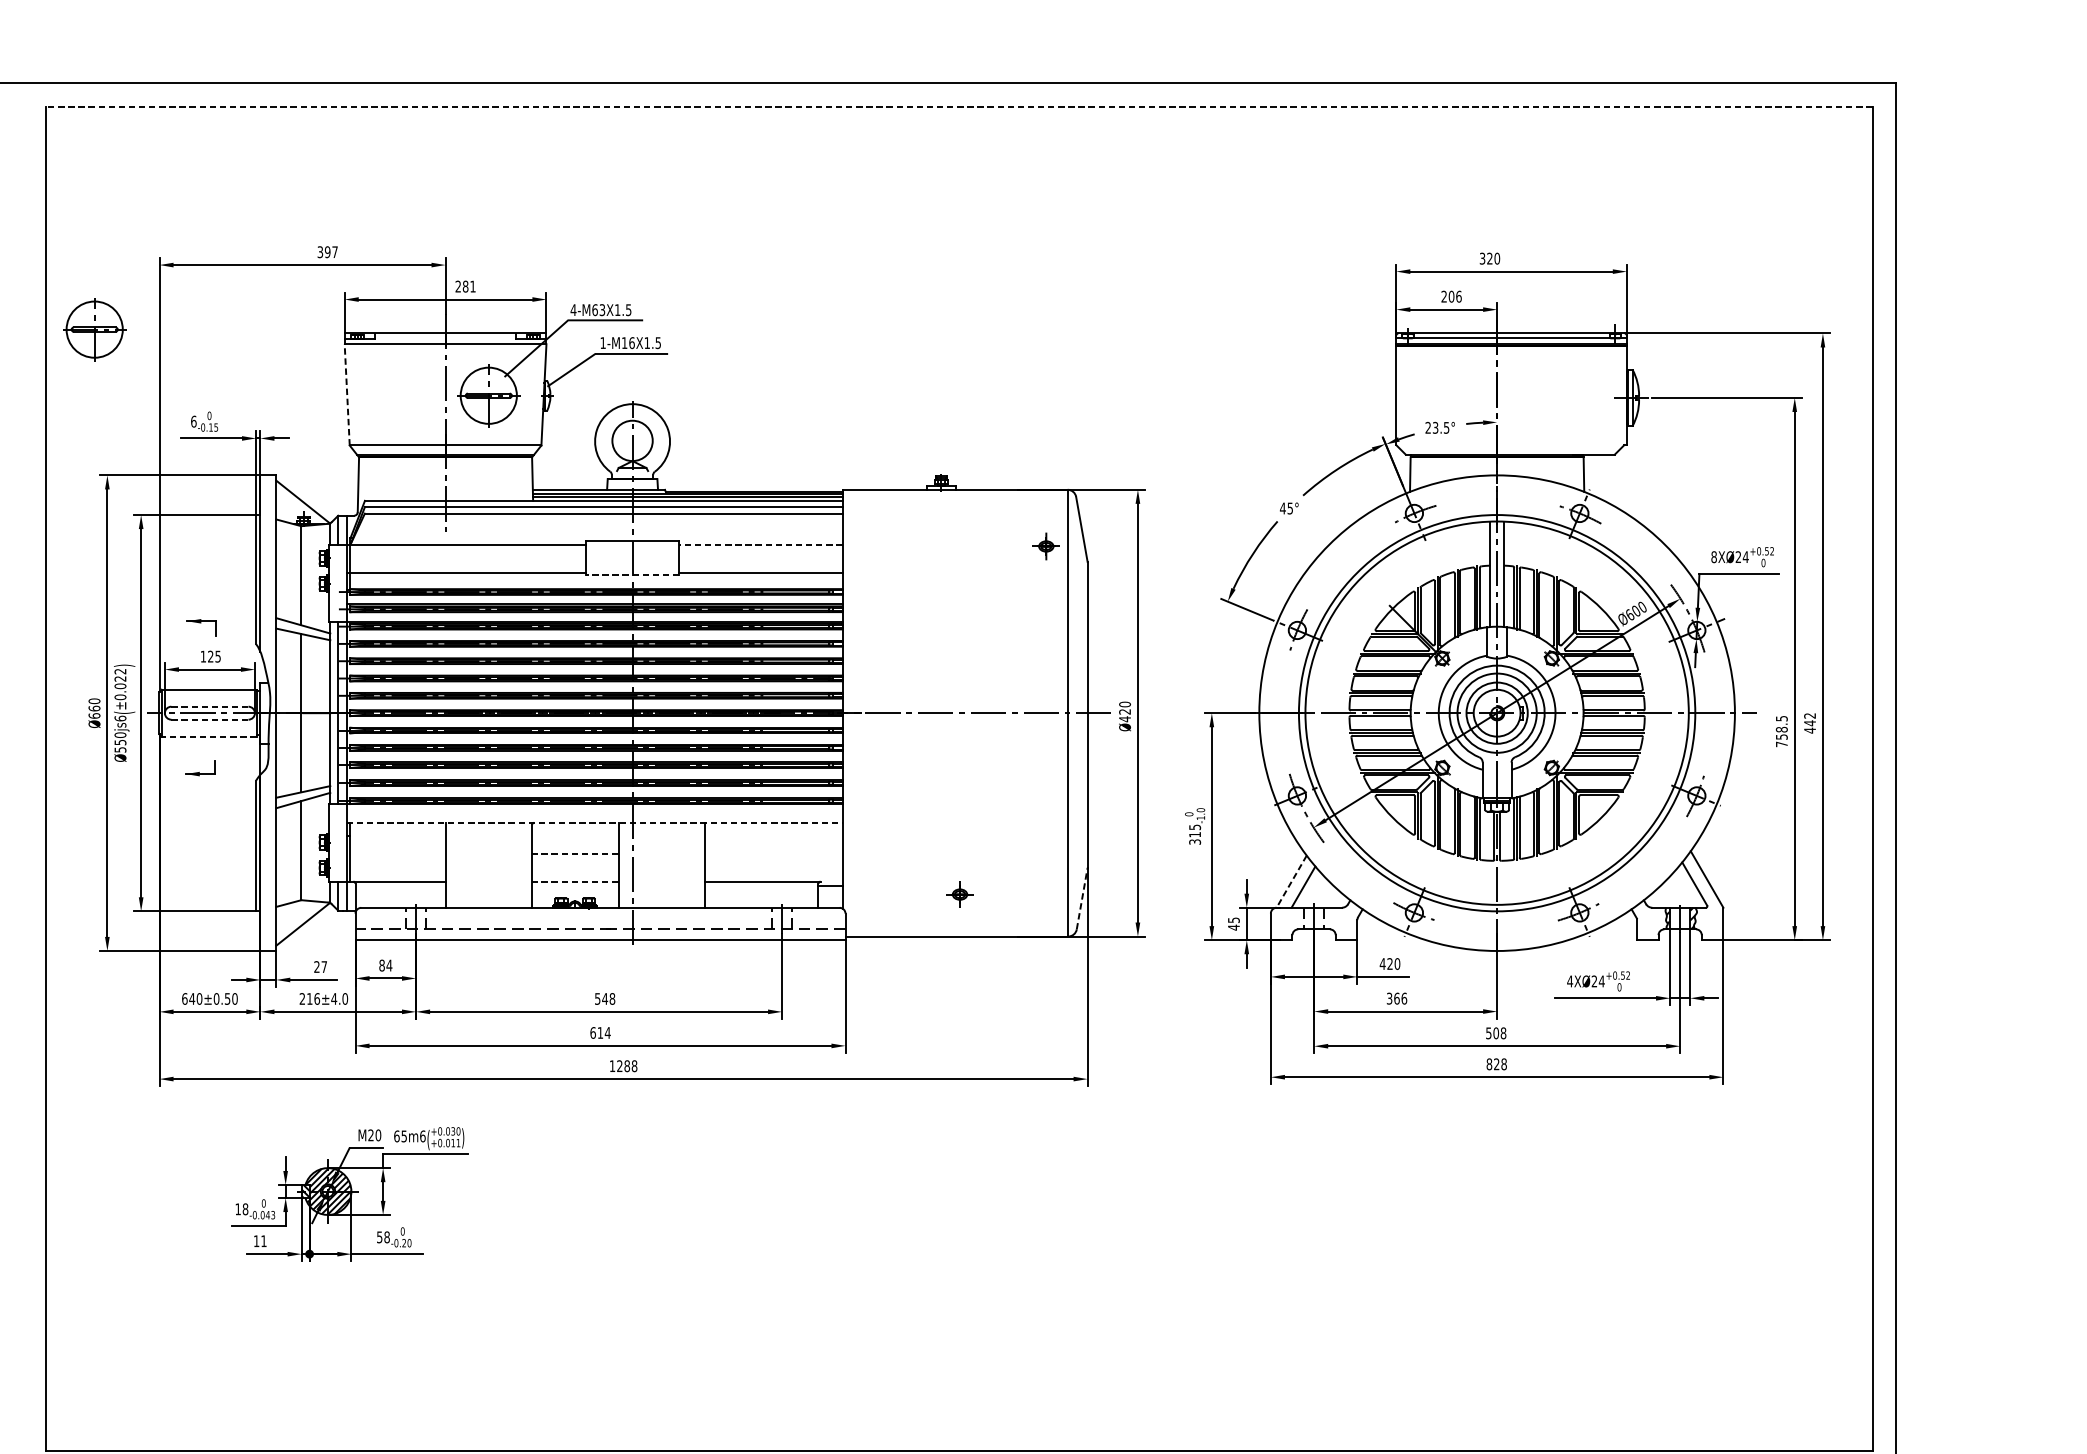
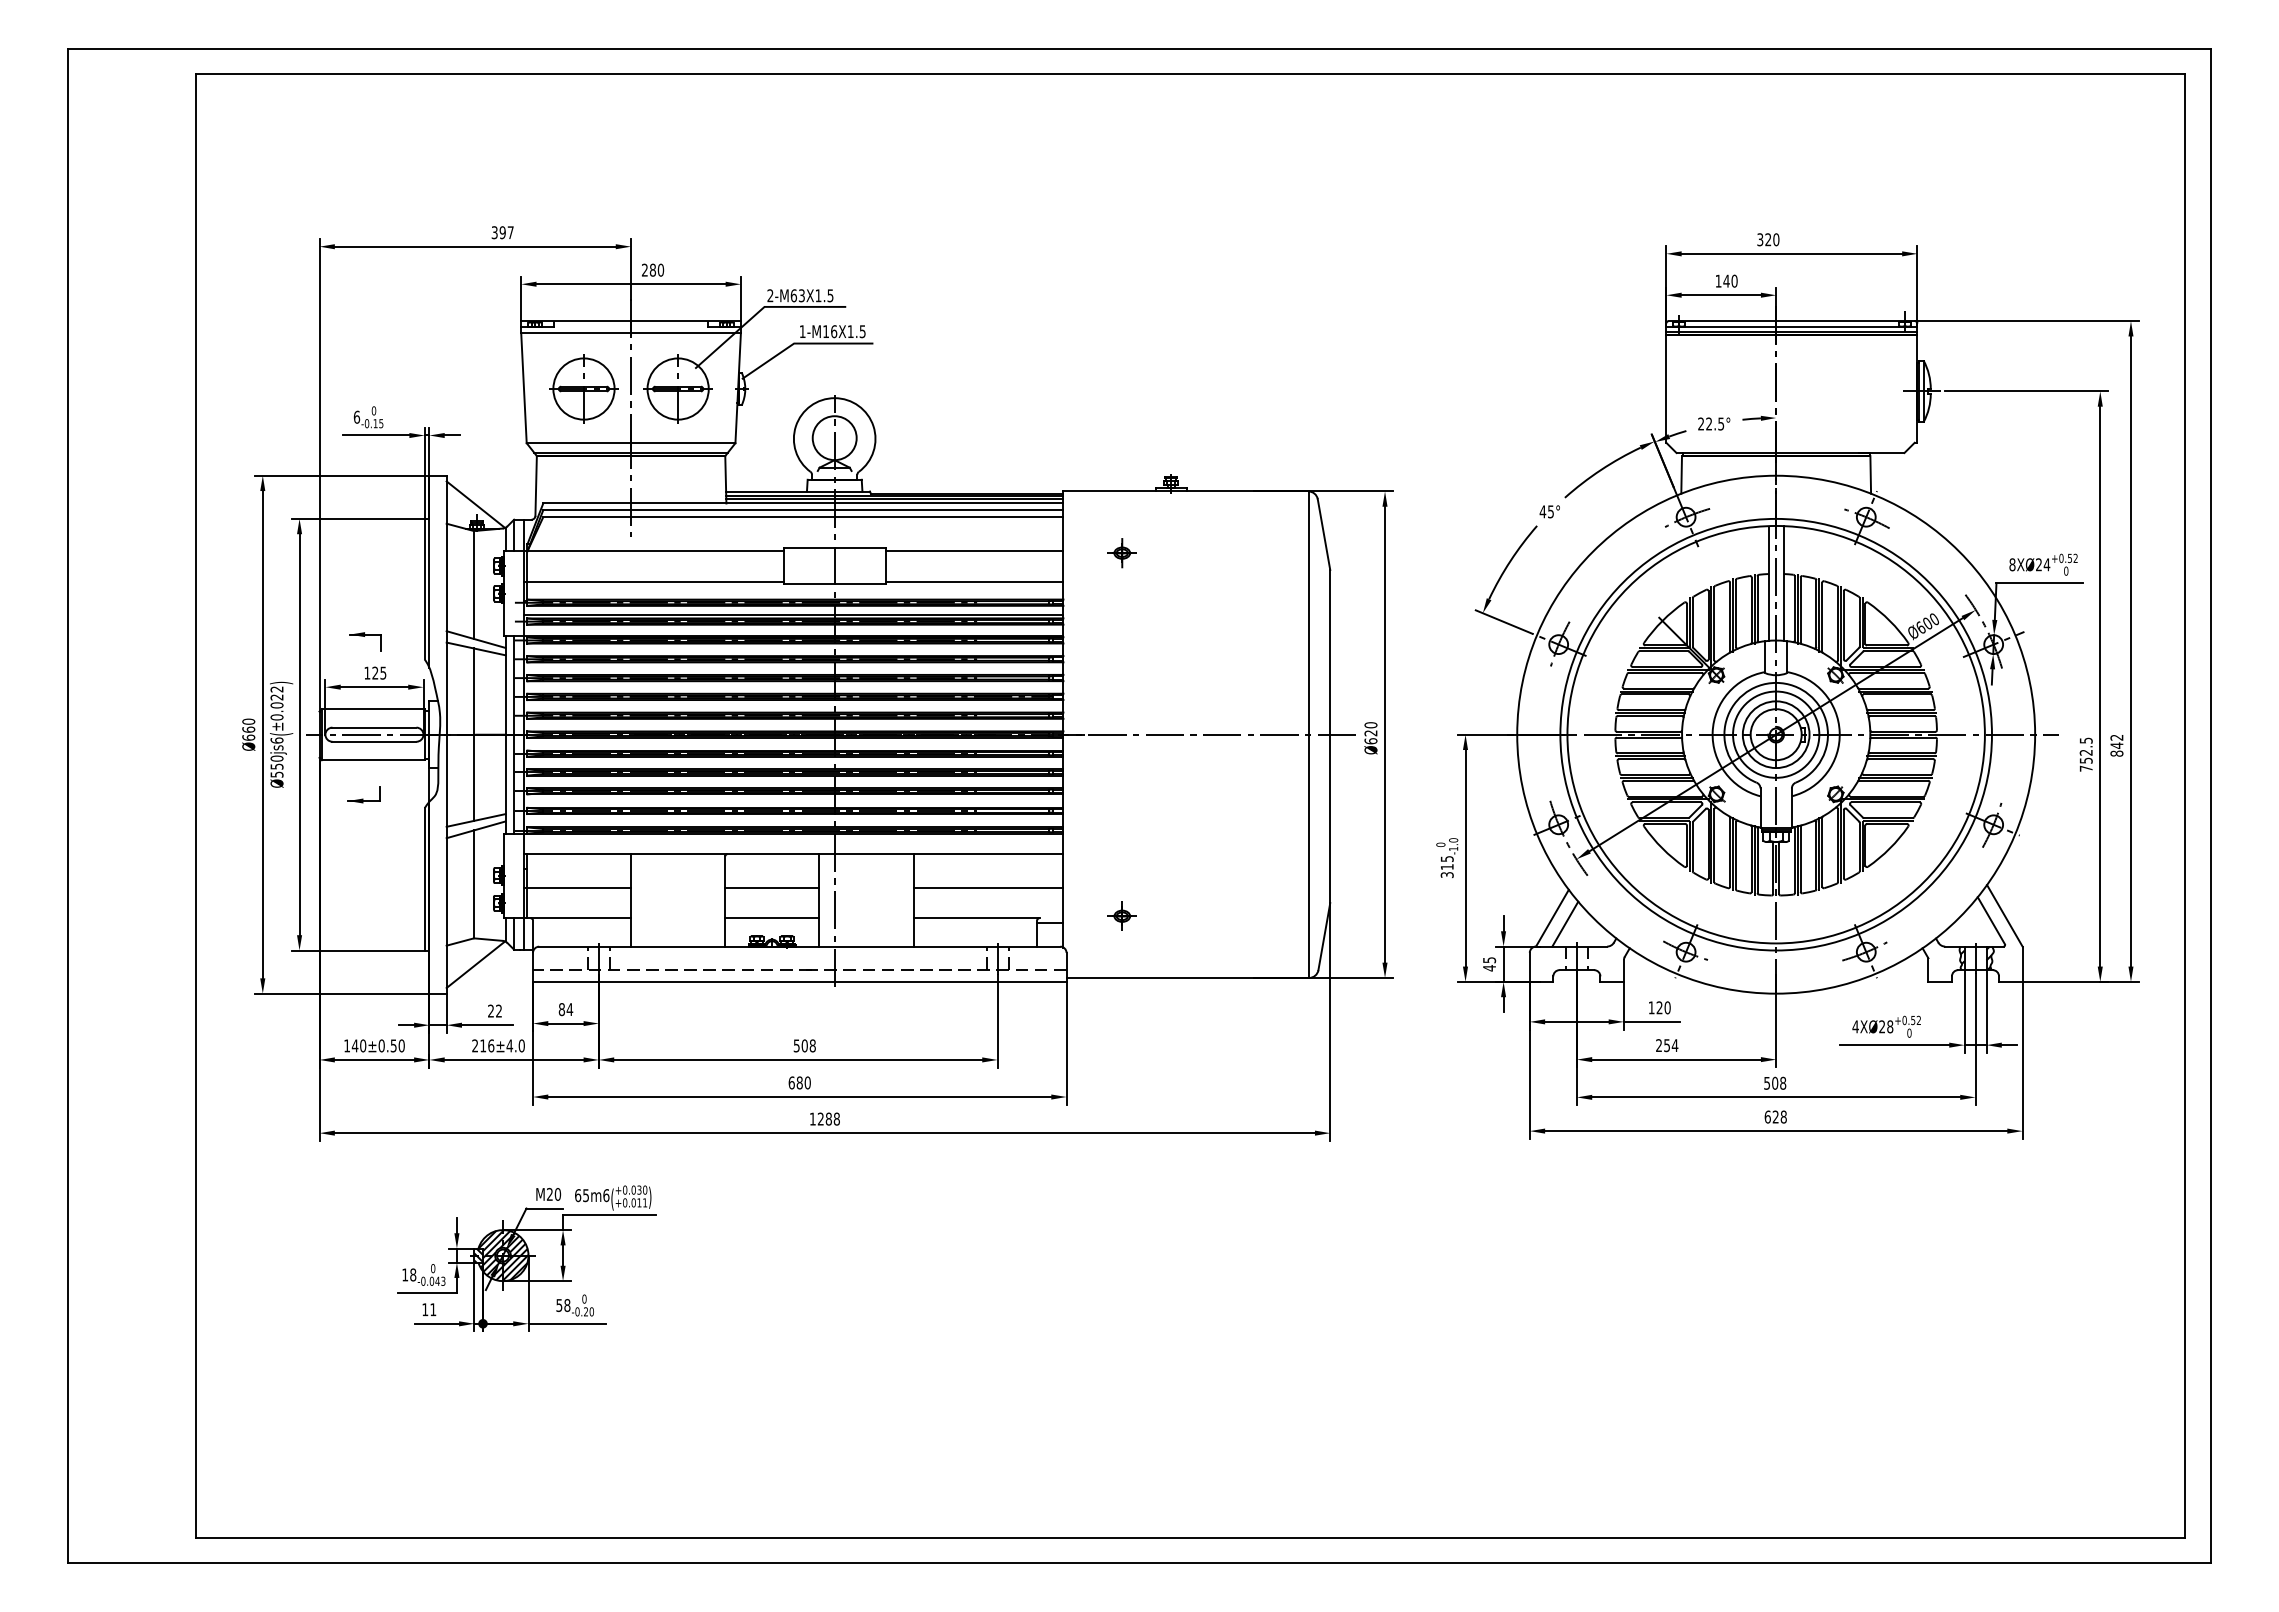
line: (959, 106) -> (1190, 74), dashed -> solid
text: (472, 285) -> (660, 269), 281 -> 280
text: (1451, 296) -> (1726, 280), 206 -> 140
text: (573, 309) -> (770, 295), 4-M63X1.5 -> 2-M63X1.5
part: (94, 329) -> (583, 388), moved
line: (346, 394) -> (523, 387), dashed -> solid
text: (1435, 428) -> (1709, 424), 23.5° -> 22.5°
line: (760, 544) -> (974, 551), dashed -> solid
part: (1045, 546) -> (1121, 553), moved
line: (632, 574) -> (834, 583), dashed -> solid
line: (209, 706) -> (374, 727), dashed -> solid
line: (209, 719) -> (374, 741), dashed -> solid
text: (1124, 719) -> (1370, 741), Ø420 -> Ø620
text: (1782, 729) -> (2086, 752), 758.5 -> 752.5
text: (1809, 730) -> (2116, 753), 442 -> 842
line: (209, 736) -> (373, 760), dashed -> solid
line: (594, 823) -> (793, 854), dashed -> solid
line: (396, 853) -> (577, 887), added
line: (574, 853) -> (771, 887), dashed -> solid
line: (773, 853) -> (988, 887), added
line: (574, 881) -> (771, 918), dashed -> solid
line: (1291, 881) -> (1552, 918), dashed -> solid
part: (959, 893) -> (1121, 915), moved
line: (1082, 898) -> (1324, 936), dashed -> solid
text: (1382, 963) -> (1651, 1007), 420 -> 120
text: (323, 966) -> (498, 1010), 27 -> 22
text: (1601, 981) -> (1889, 1026), 4XØ24 -> 4XØ28
text: (185, 998) -> (347, 1045), 640 -> 140
text: (604, 998) -> (804, 1045), 548 -> 508
text: (1397, 998) -> (1667, 1045), 366 -> 254
text: (603, 1032) -> (803, 1082), 614 -> 680
text: (1489, 1063) -> (1767, 1116), 828 -> 628

